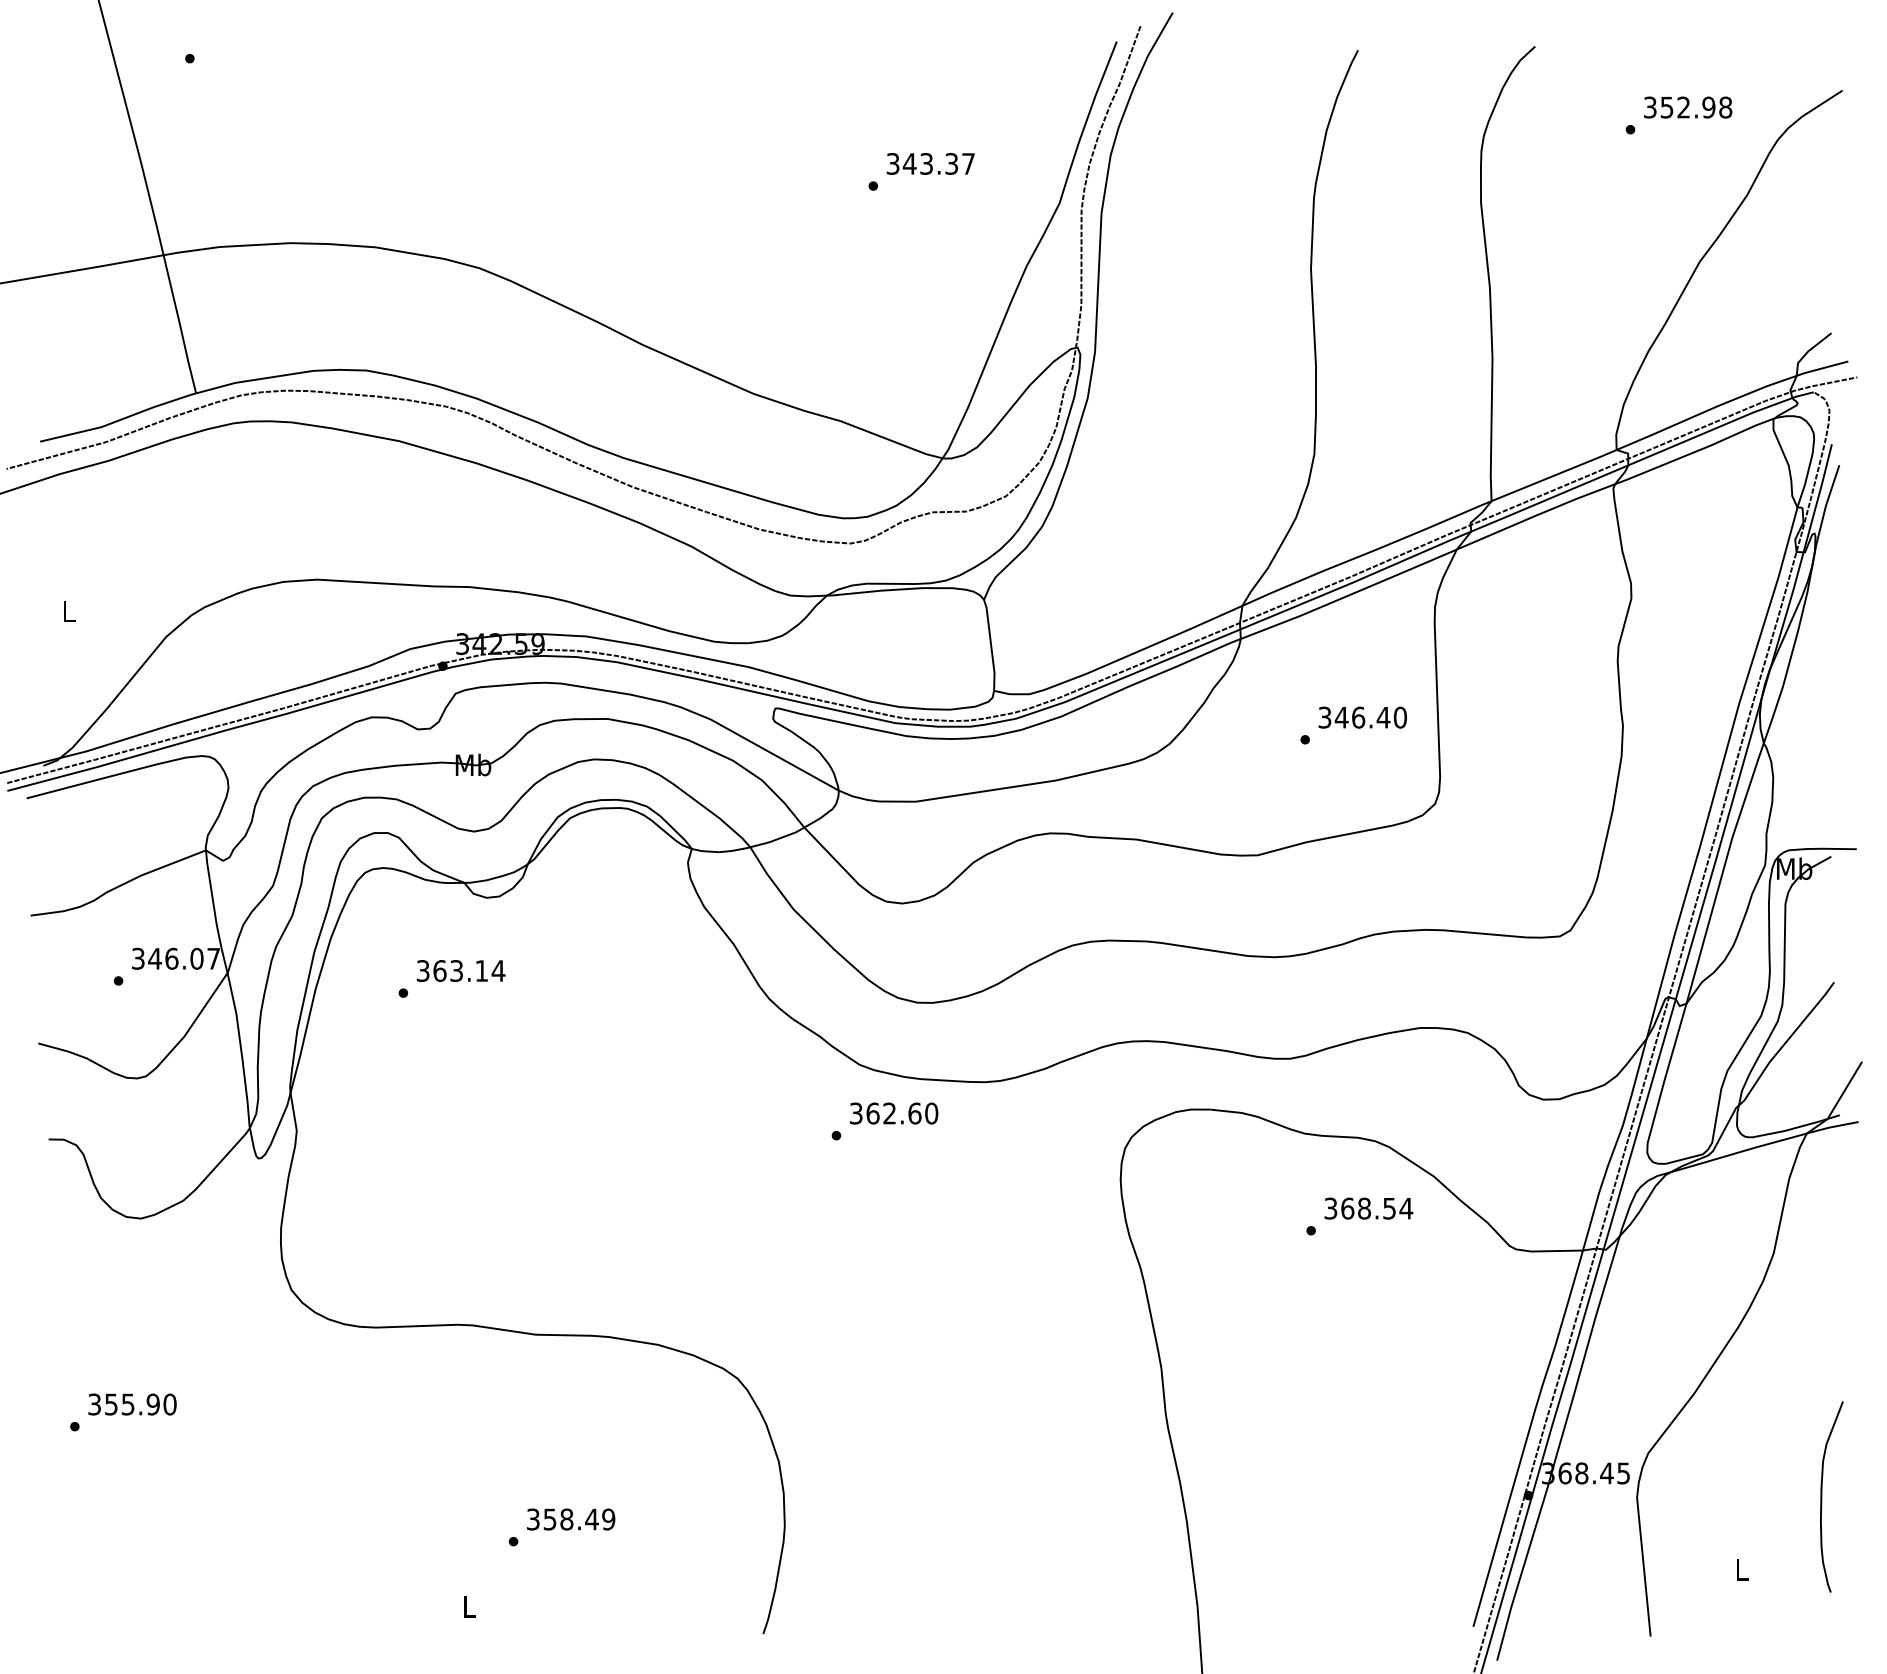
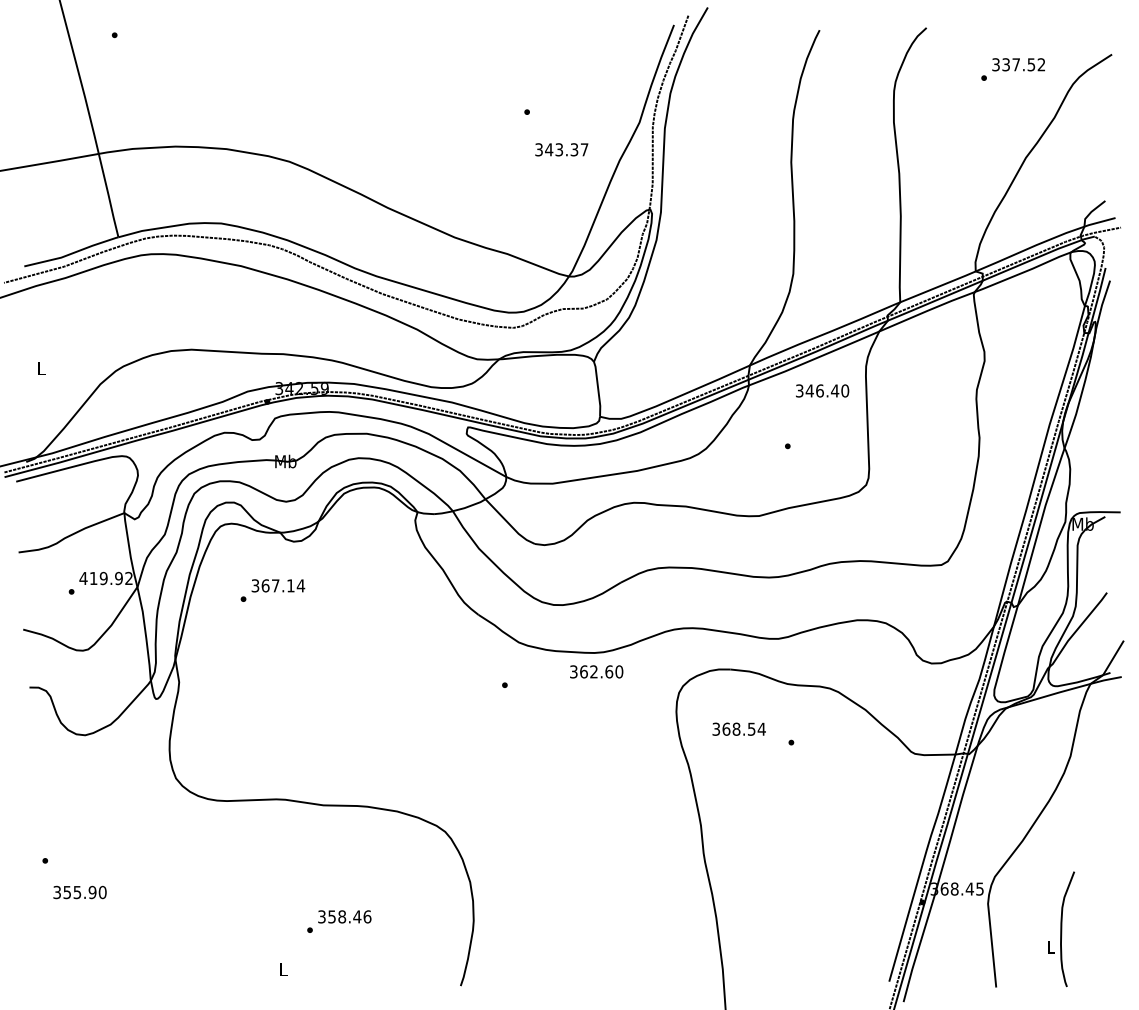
text: (1695, 107) -> (1023, 64), 352.98 -> 337.52
text: (930, 163) -> (561, 149), moved
text: (1362, 716) -> (822, 390), moved
text: (174, 958) -> (105, 578), 346.07 -> 419.92
text: (456, 970) -> (275, 585), 363.14 -> 367.14
text: (893, 1112) -> (596, 671), moved
text: (1367, 1207) -> (738, 728), moved
text: (131, 1404) -> (79, 892), moved
curve: (1823, 1497) -> (1062, 929), moved
text: (608, 1518) -> (367, 916), 358.49 -> 358.46

